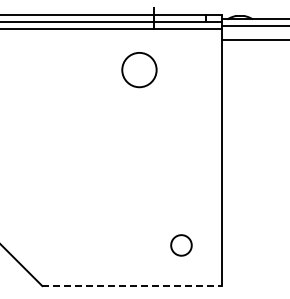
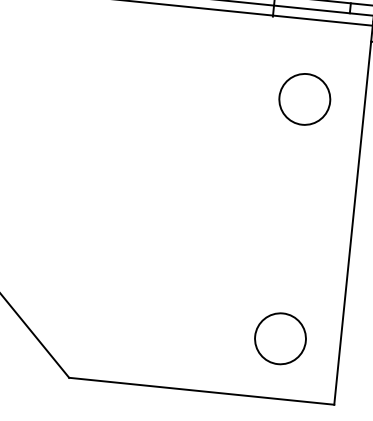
circle: (139, 70) -> (304, 100), moved
circle: (181, 245) -> (280, 338), size x1.67
line: (132, 286) -> (202, 392), dashed -> solid

